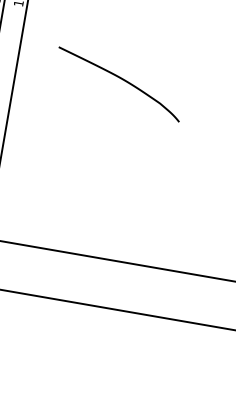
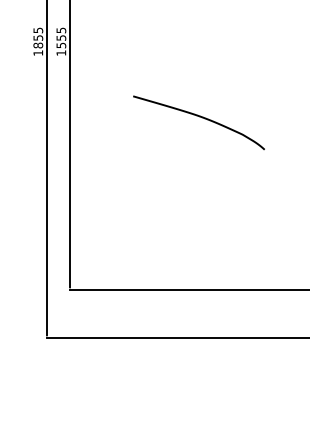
curve: (120, 79) -> (199, 117), moved

